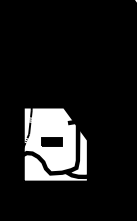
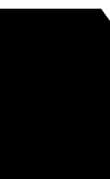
fill: (54, 144) -> (47, 128), added

